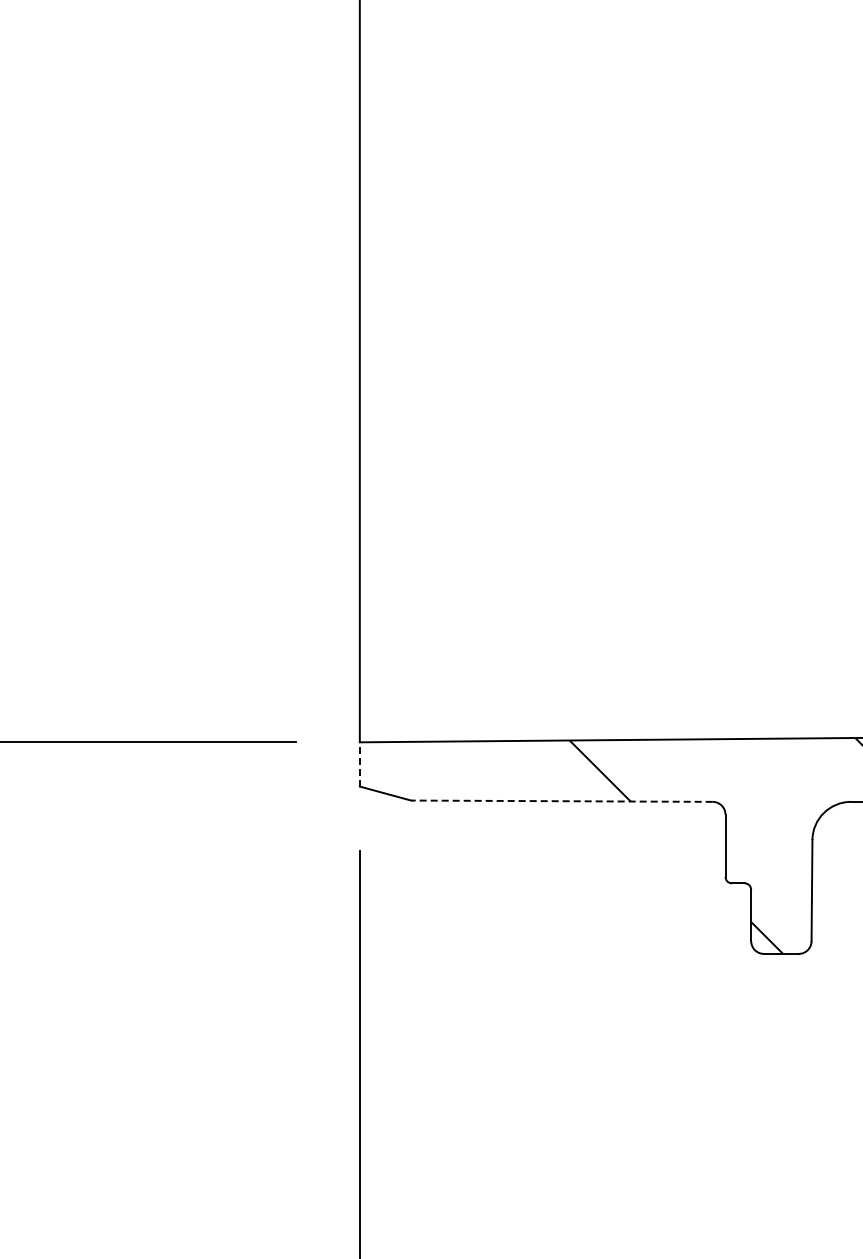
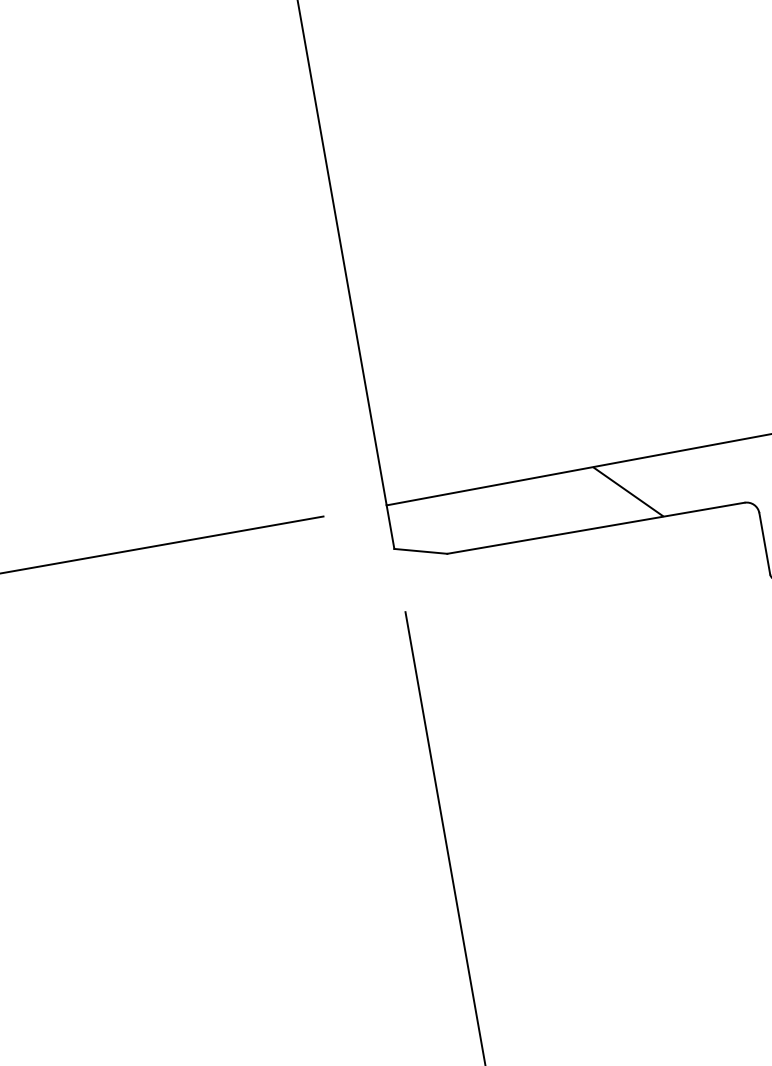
line: (359, 763) -> (390, 526), dashed -> solid
line: (561, 801) -> (595, 528), dashed -> solid

